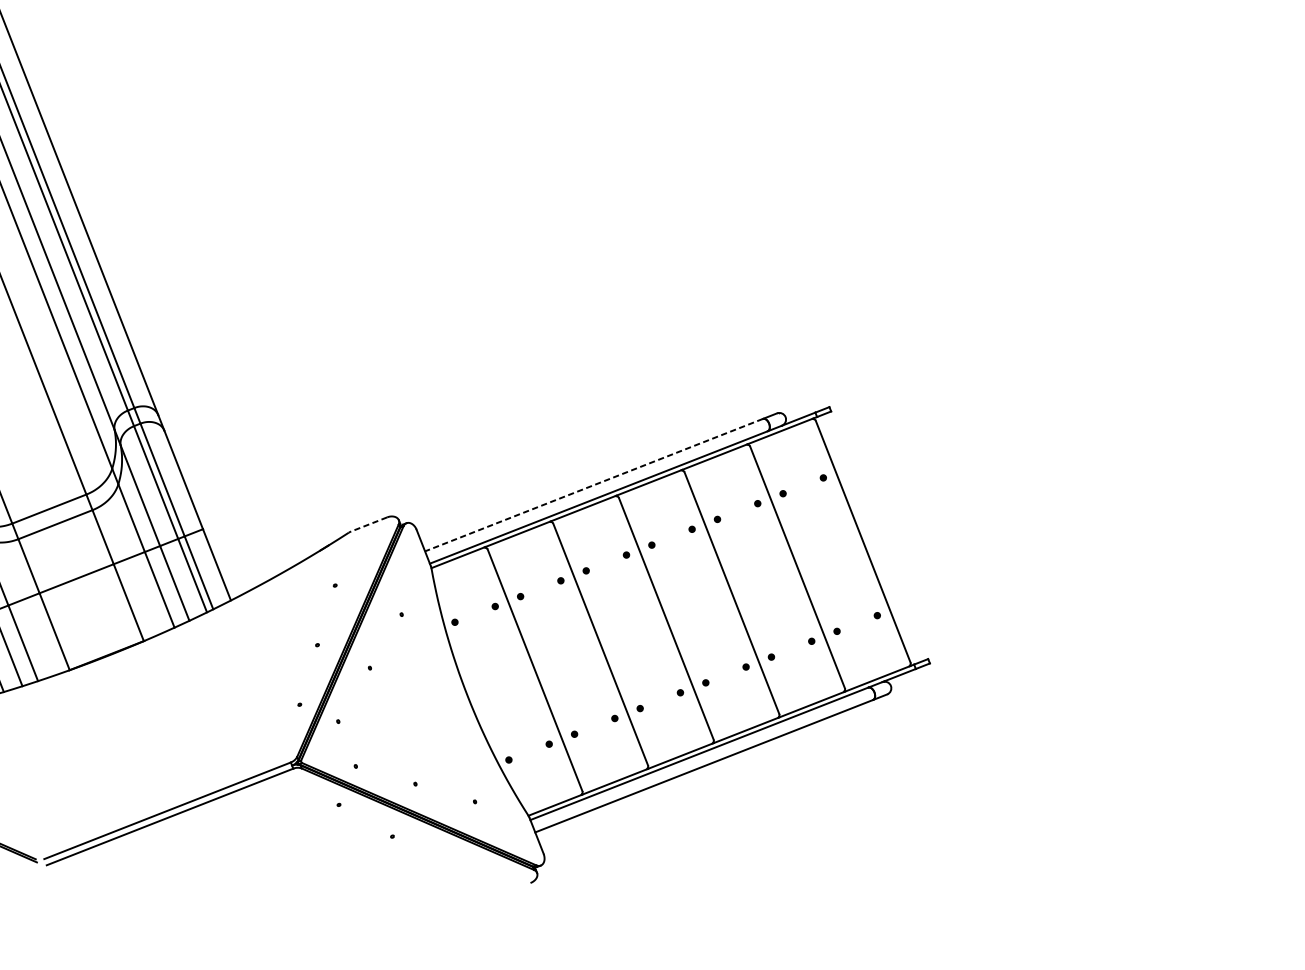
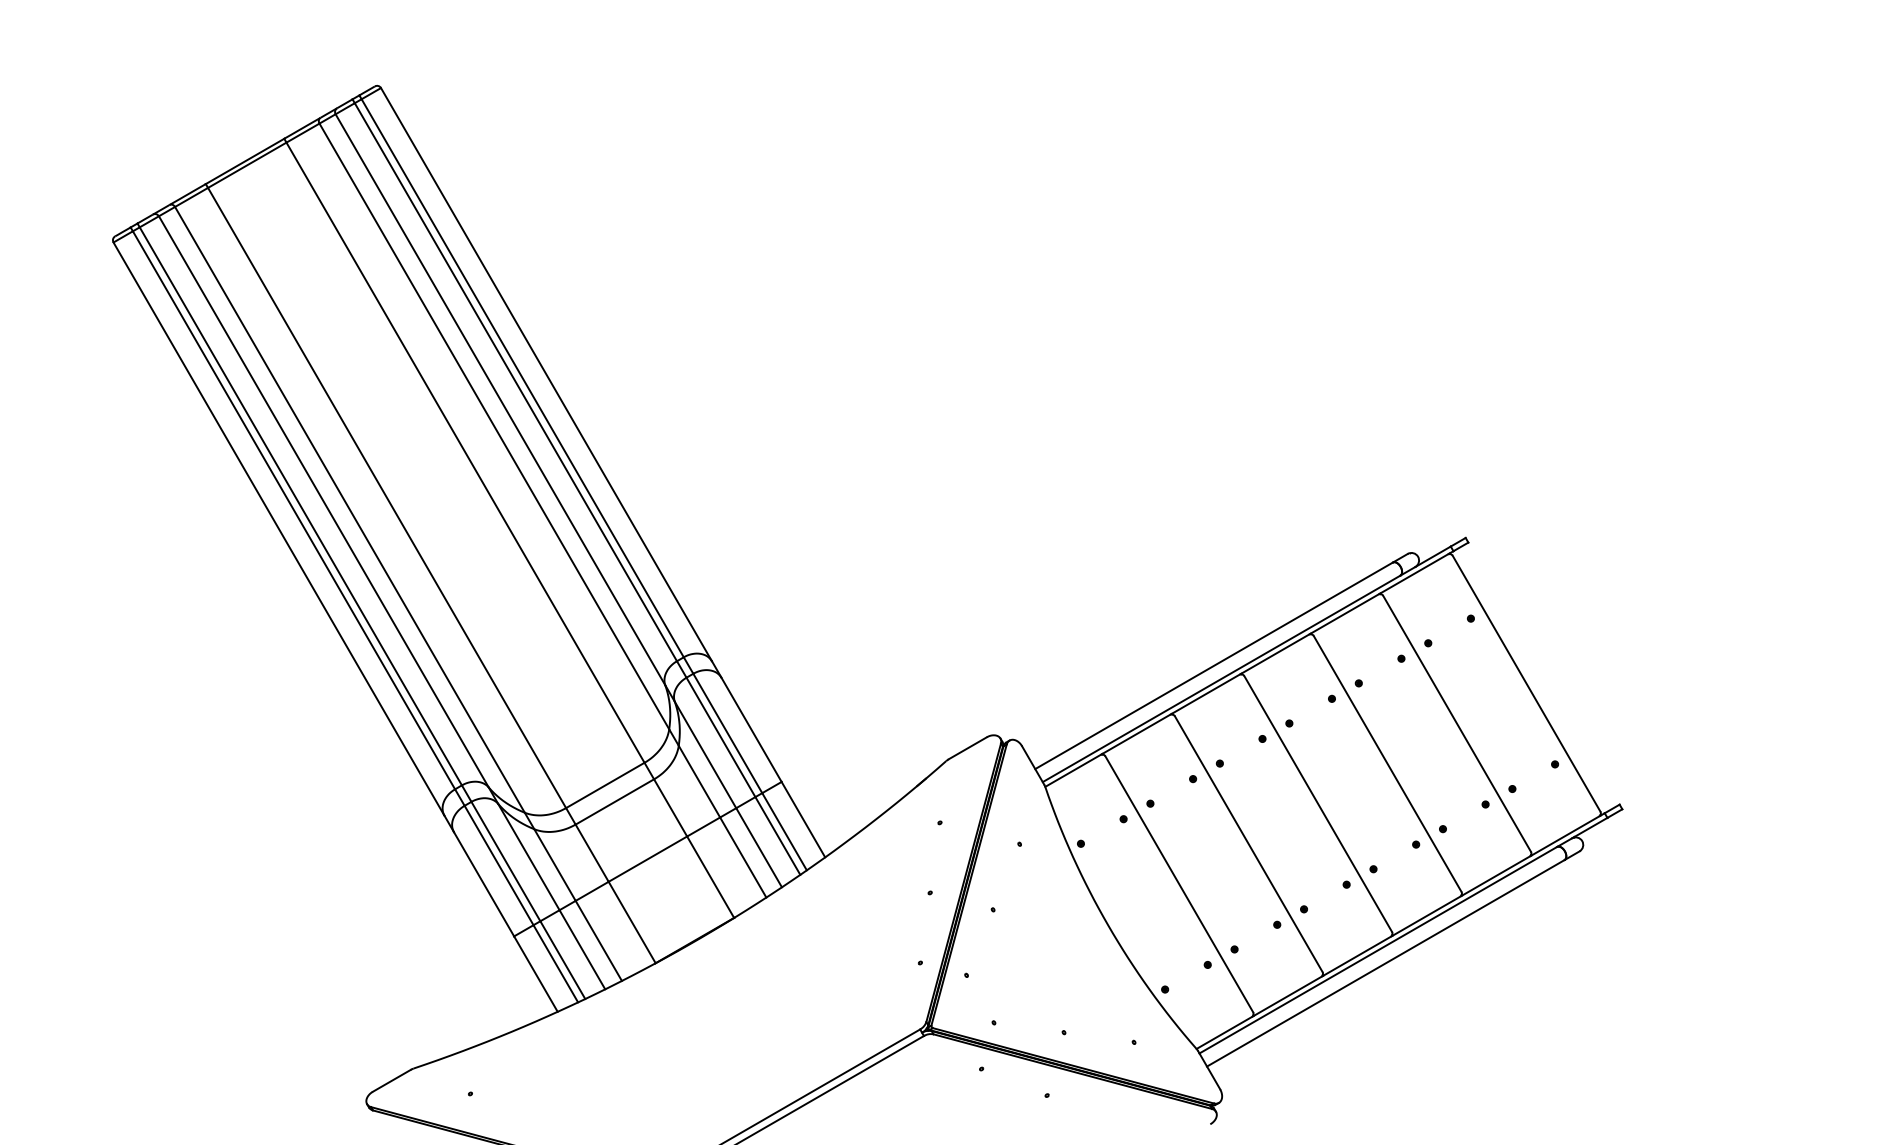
line: (593, 485) -> (1213, 666), dashed -> solid
line: (368, 524) -> (967, 748), dashed -> solid

